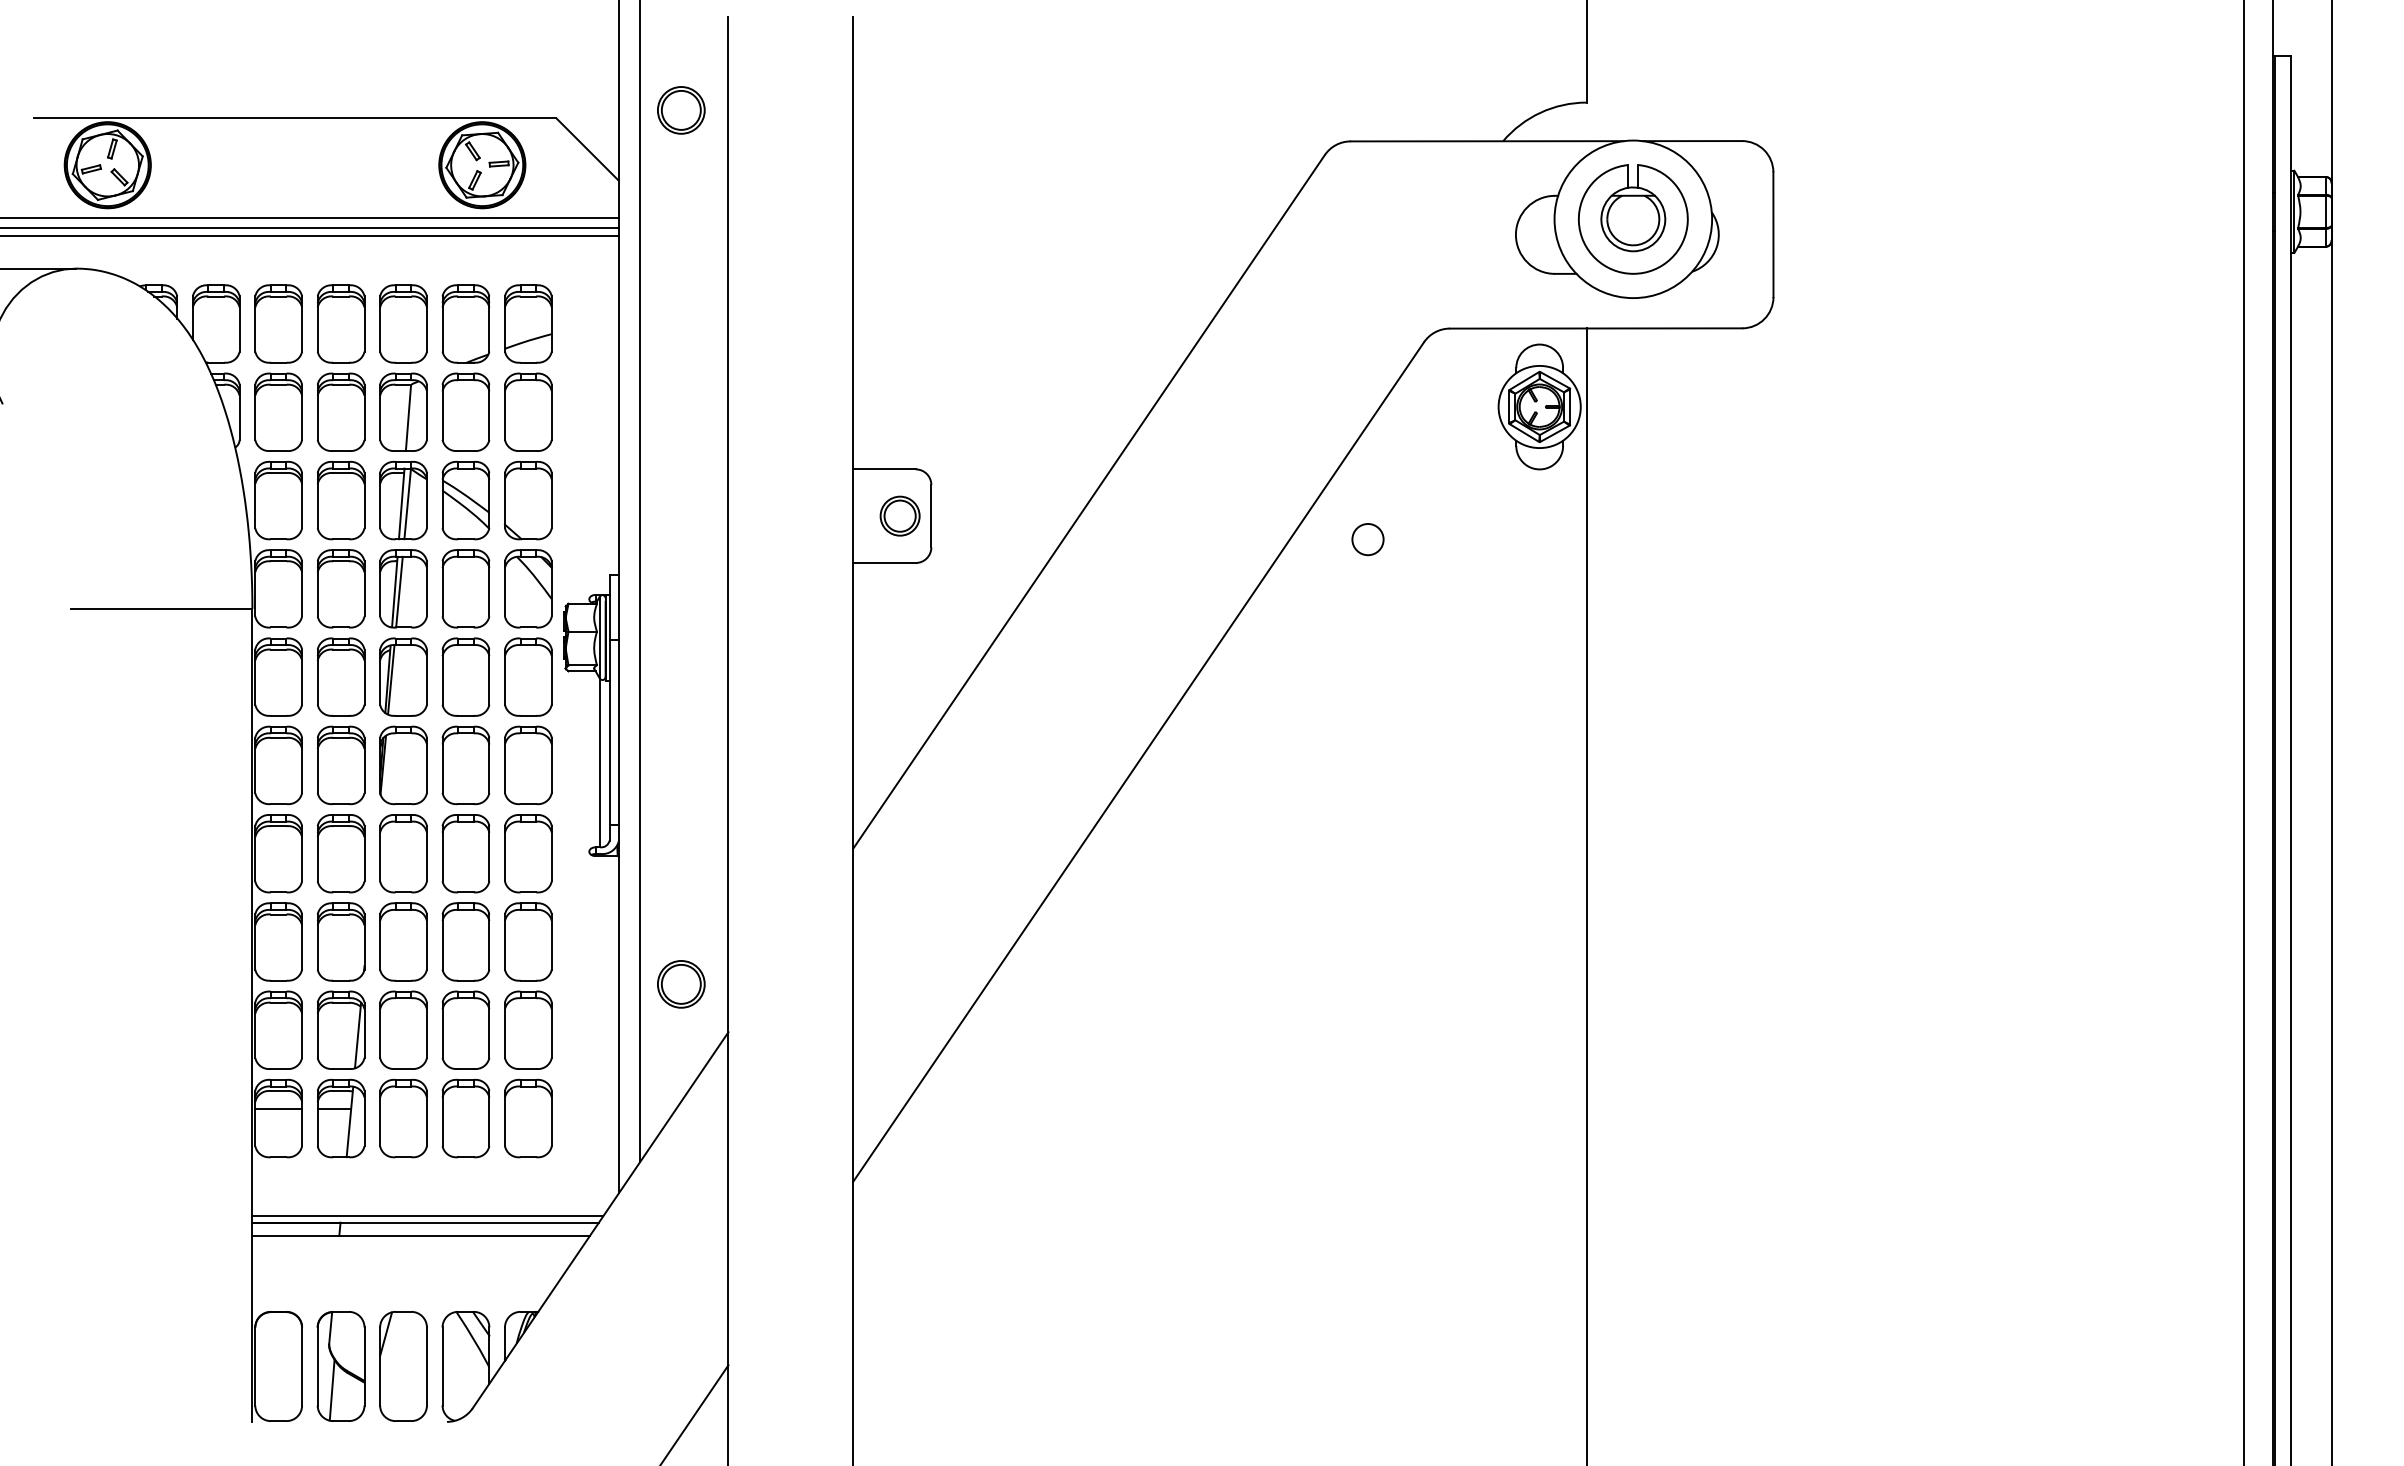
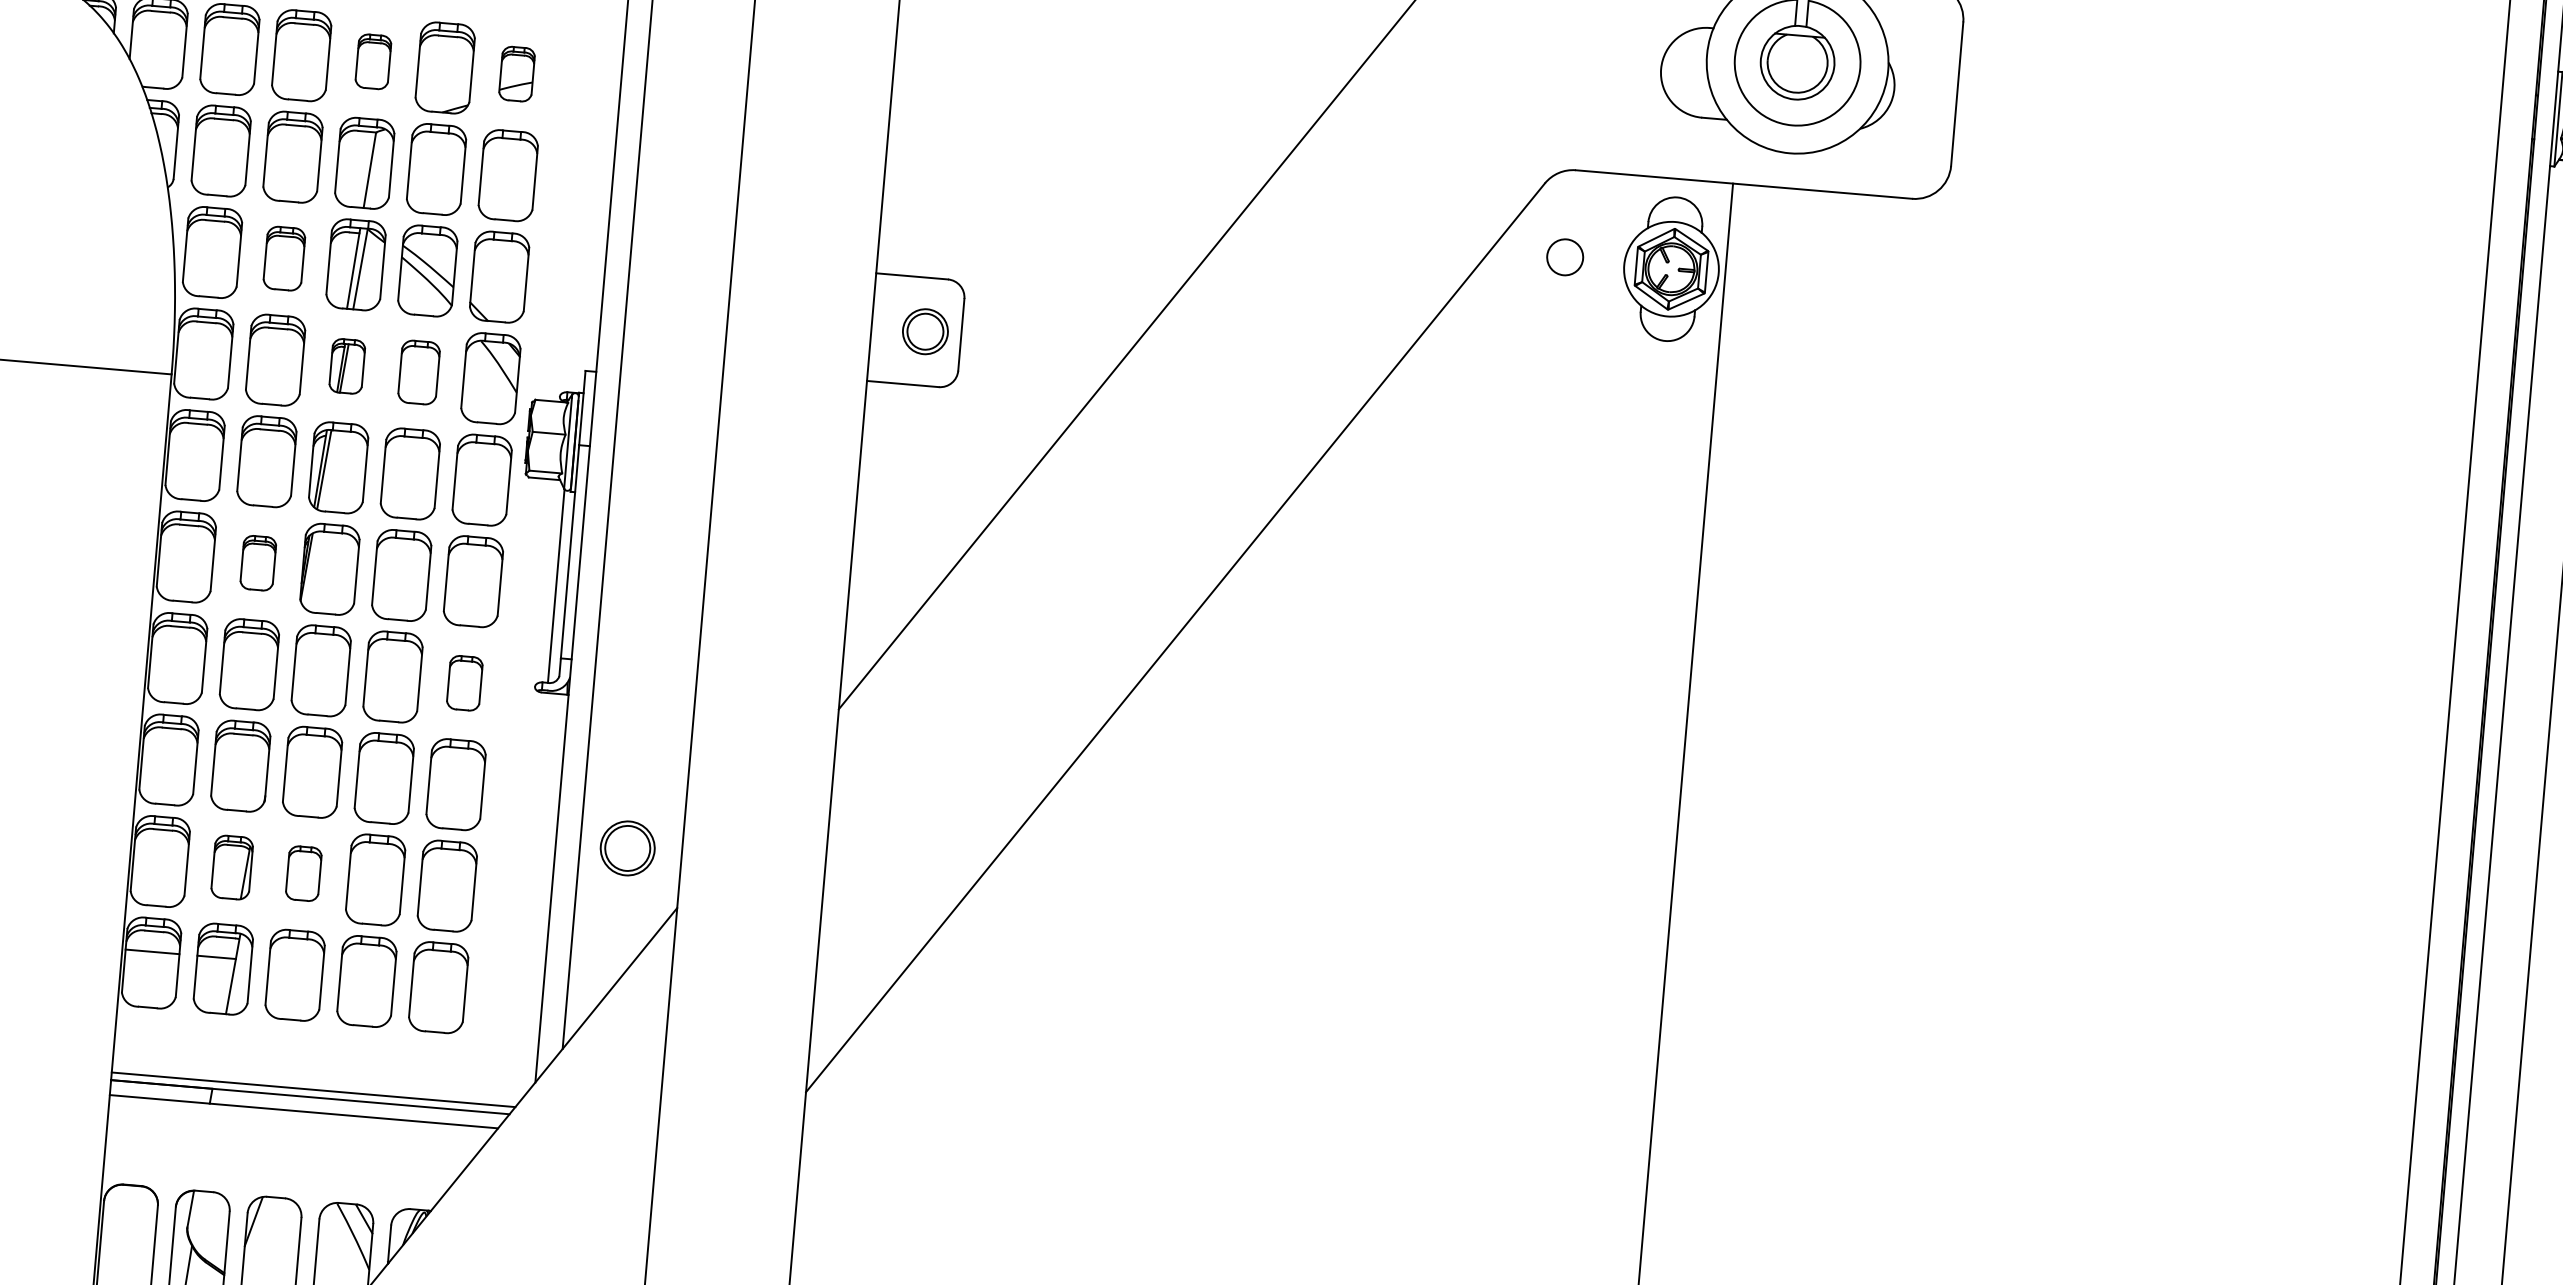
part: (403, 323) -> (373, 61), size x0.6
part: (528, 323) -> (517, 73), size x0.6
part: (341, 500) -> (284, 258), size x0.7
circle: (1367, 539) -> (1564, 257), moved
part: (403, 588) -> (347, 365), size x0.6
part: (465, 588) -> (418, 372), size x0.7
part: (341, 765) -> (258, 563), size x0.6
part: (528, 853) -> (464, 682), size x0.6
part: (341, 1029) -> (232, 866), size x0.7
part: (403, 1029) -> (303, 872), size x0.6

